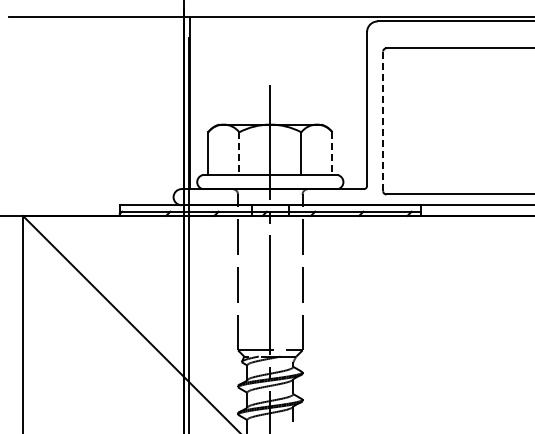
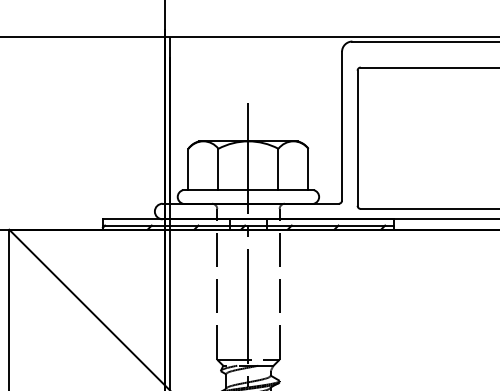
line: (383, 121) -> (357, 138), dashed -> solid
line: (239, 154) -> (218, 170), dashed -> solid
line: (332, 154) -> (308, 170), dashed -> solid

